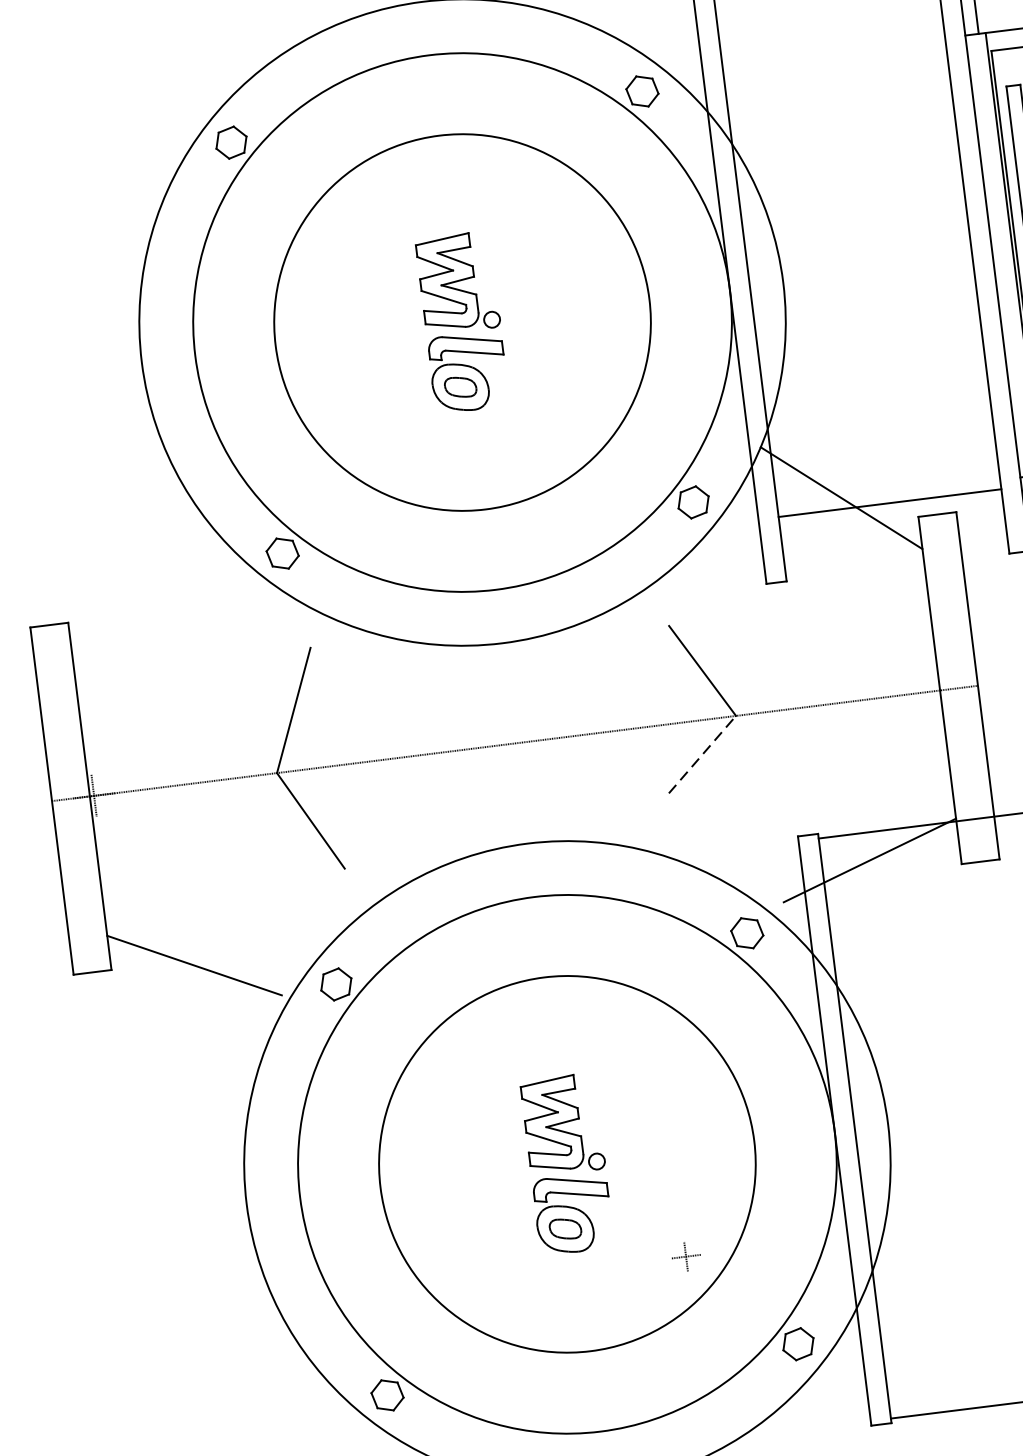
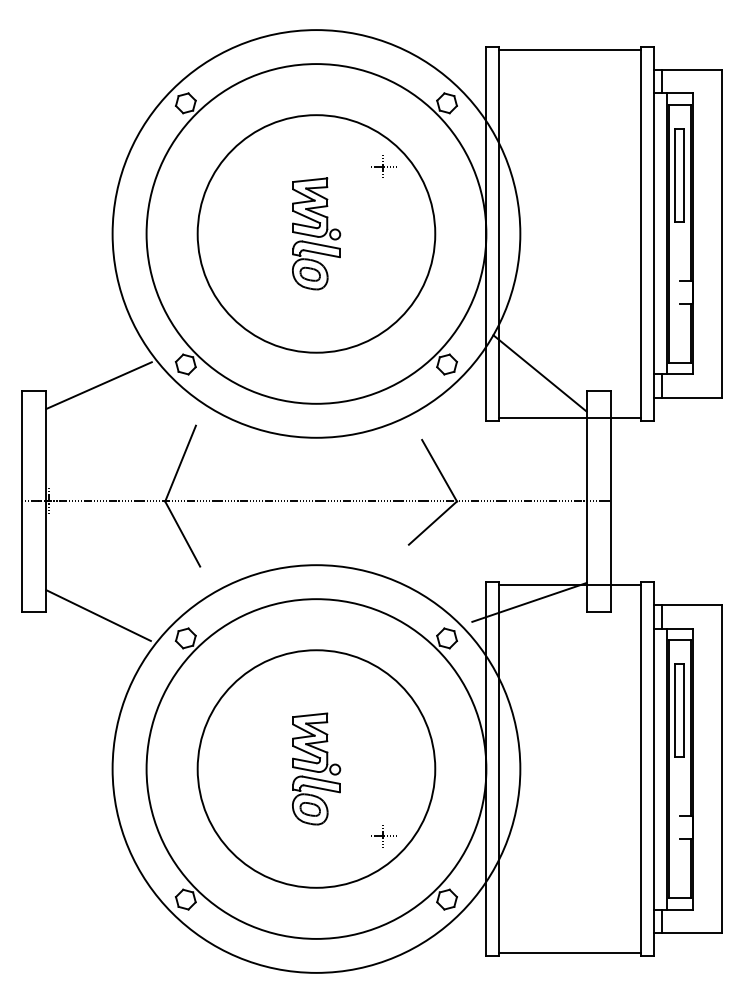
part: (554, 203) -> (383, 166), added
line: (889, 503) -> (569, 418), moved
line: (149, 603) -> (98, 385), added
line: (703, 753) -> (433, 522), dashed -> solid
part: (686, 1257) -> (383, 836), size x1.43

